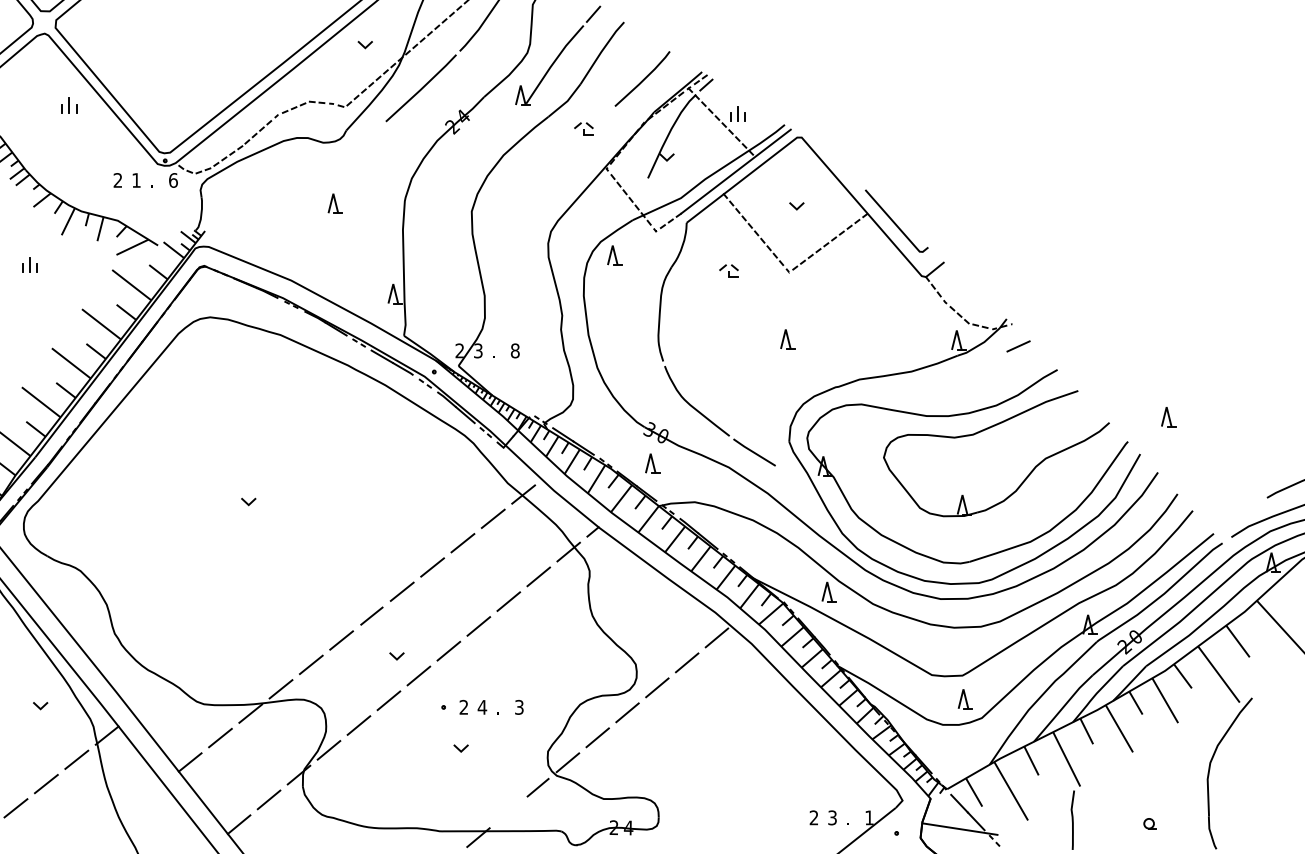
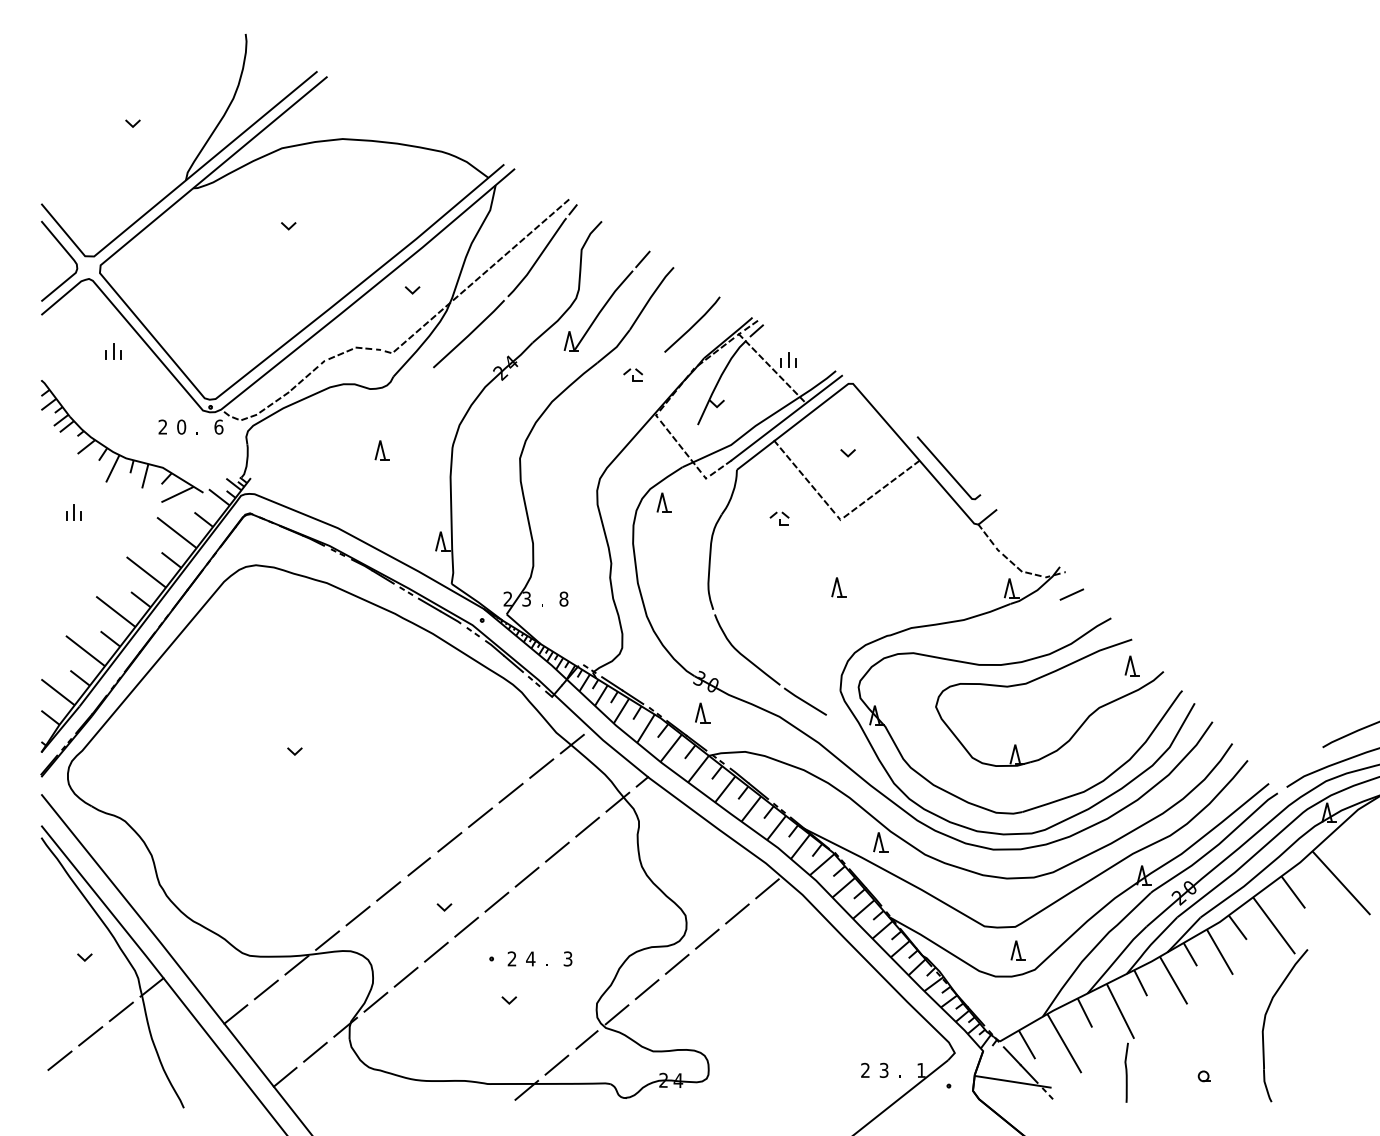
text: (136, 179) -> (181, 426), 1 -> 0
part: (1167, 416) -> (1131, 665), moved
line: (507, 811) -> (556, 1064), added

